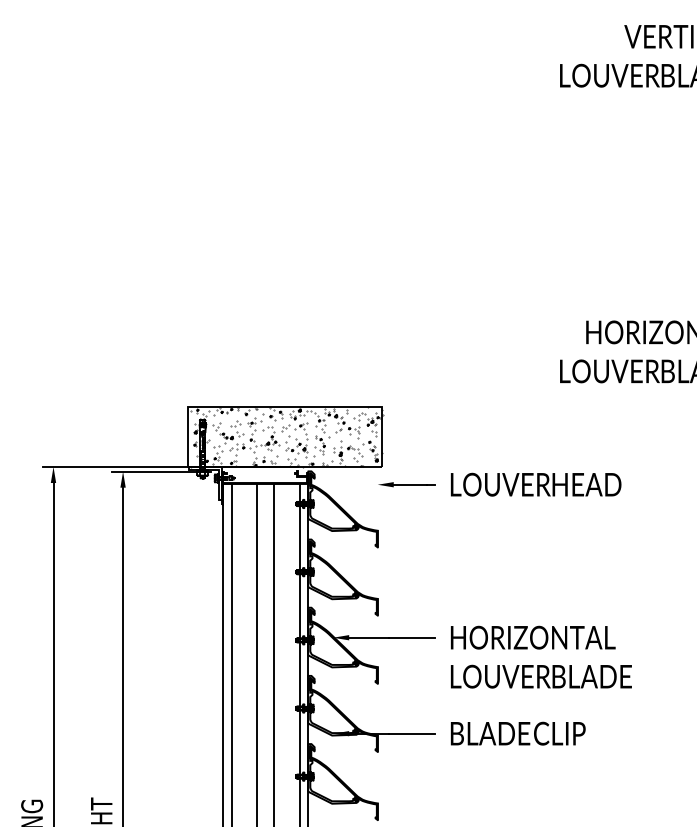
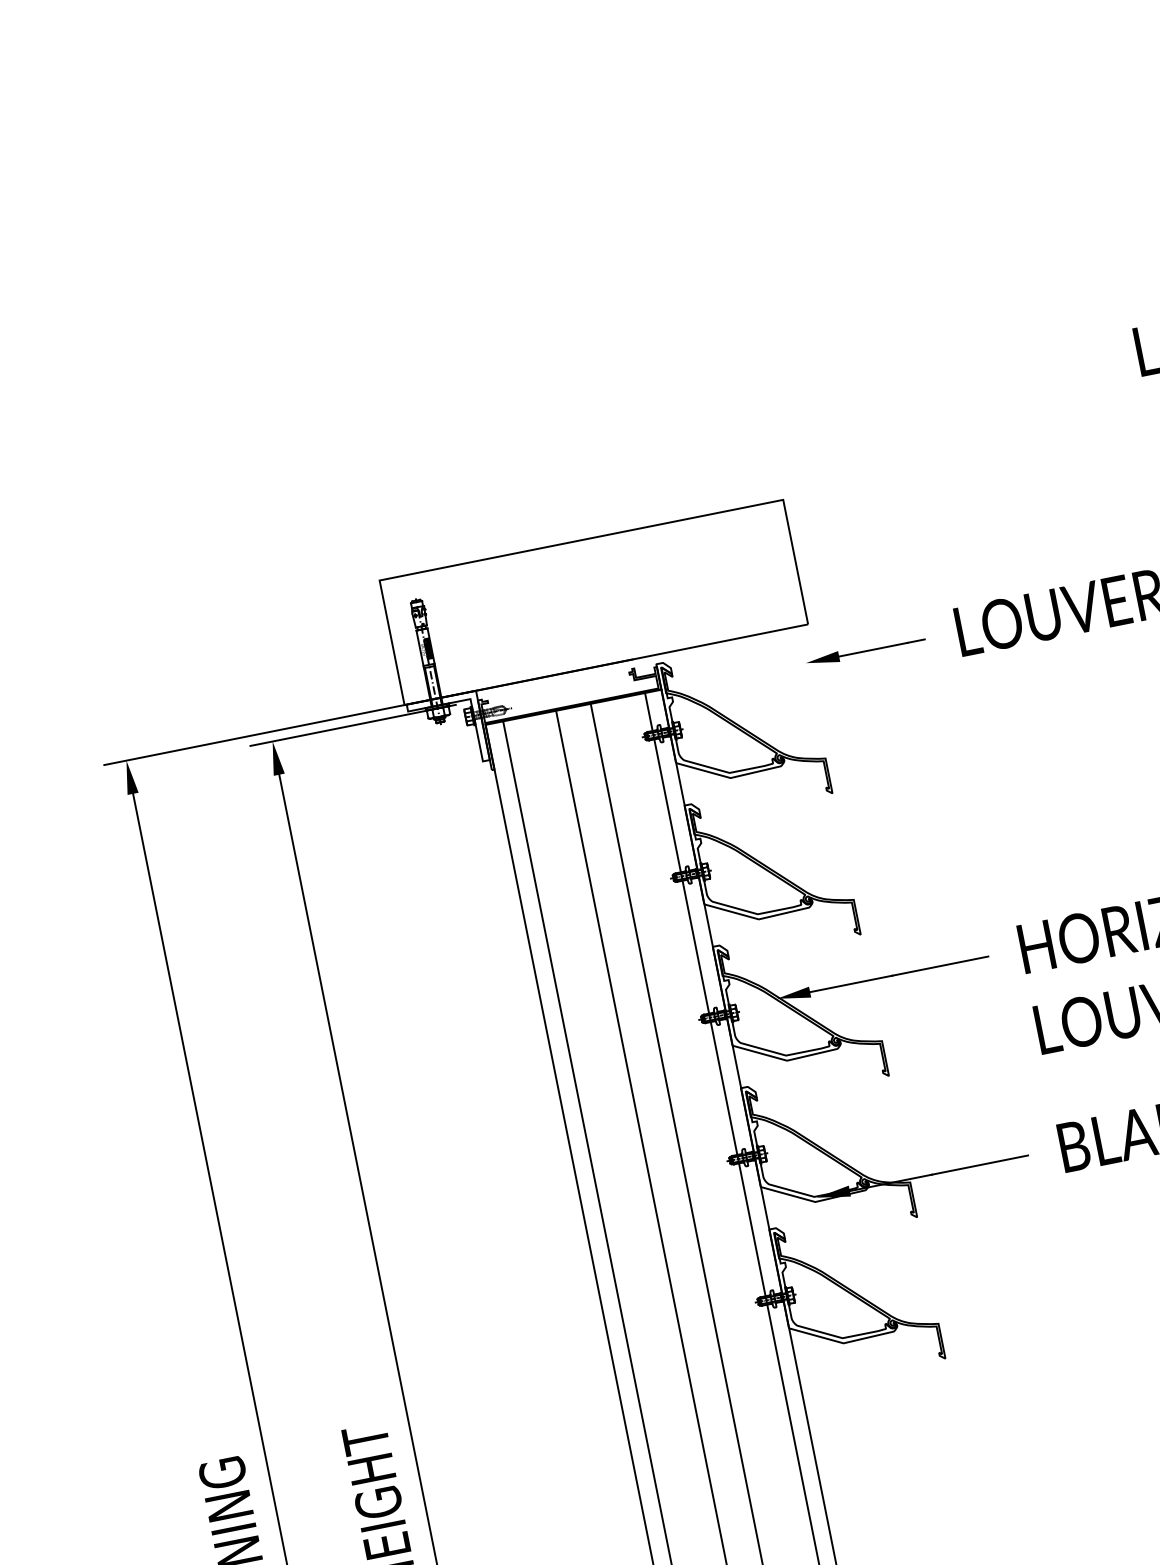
hatch: (286, 436) -> (596, 600), removed

